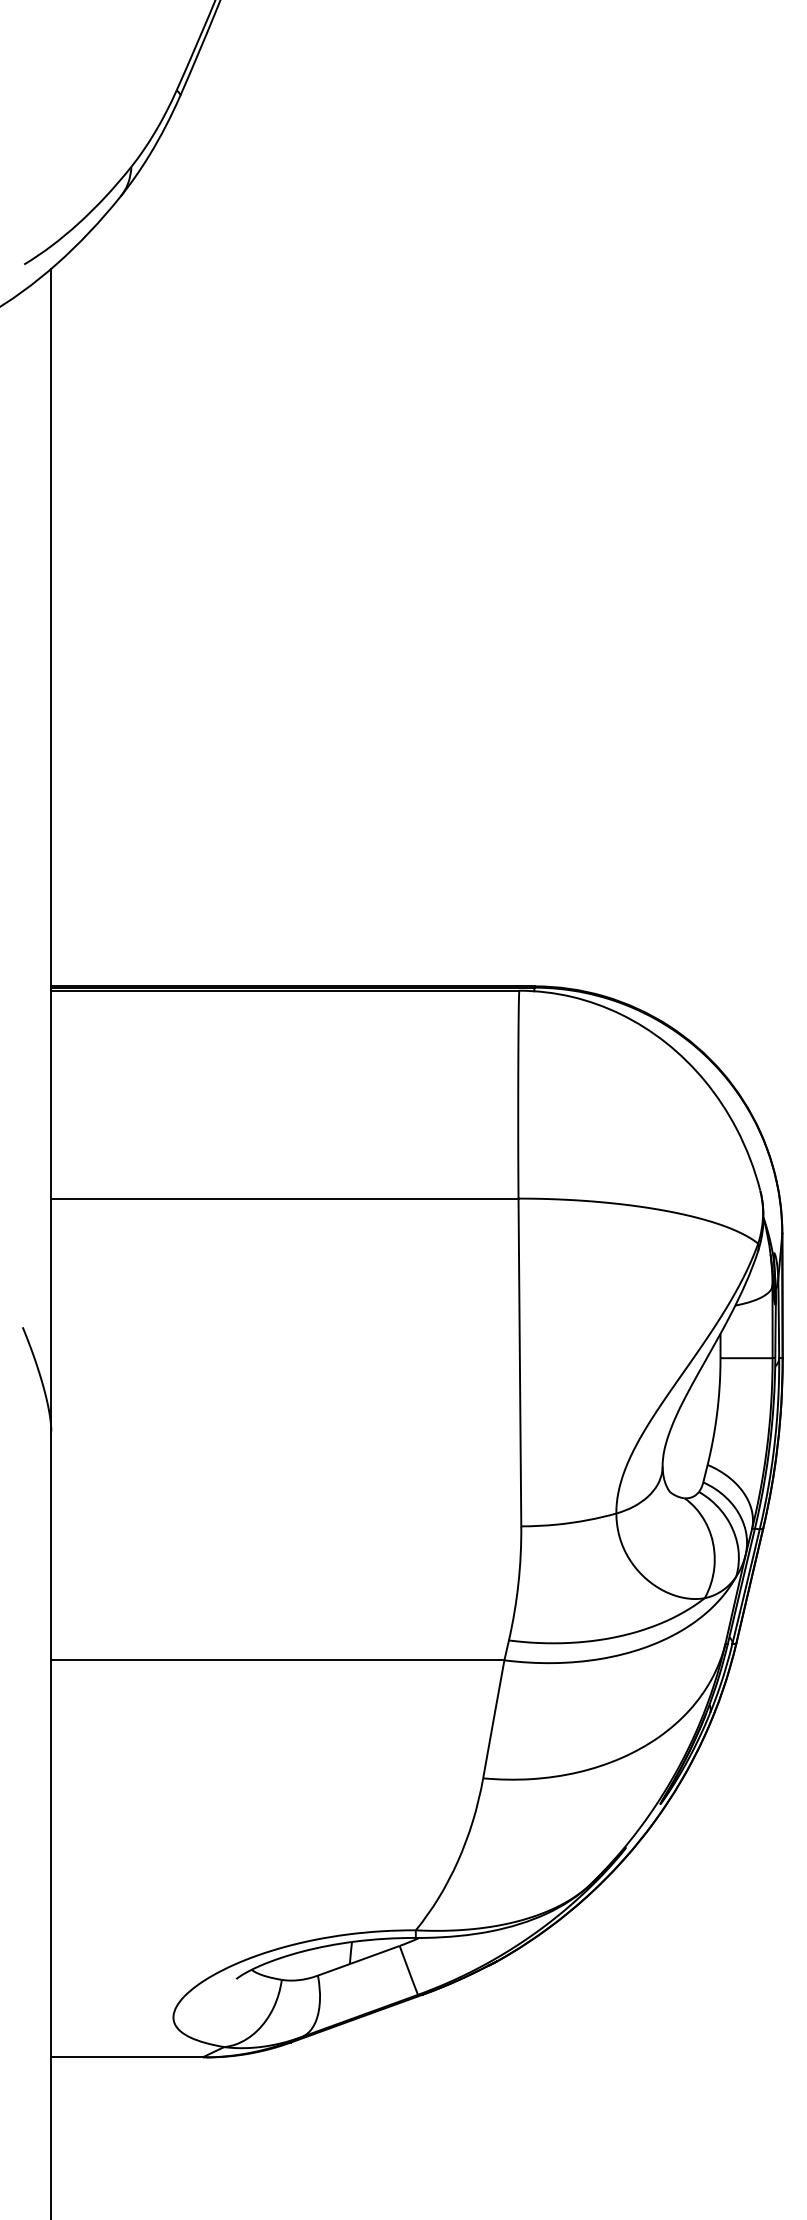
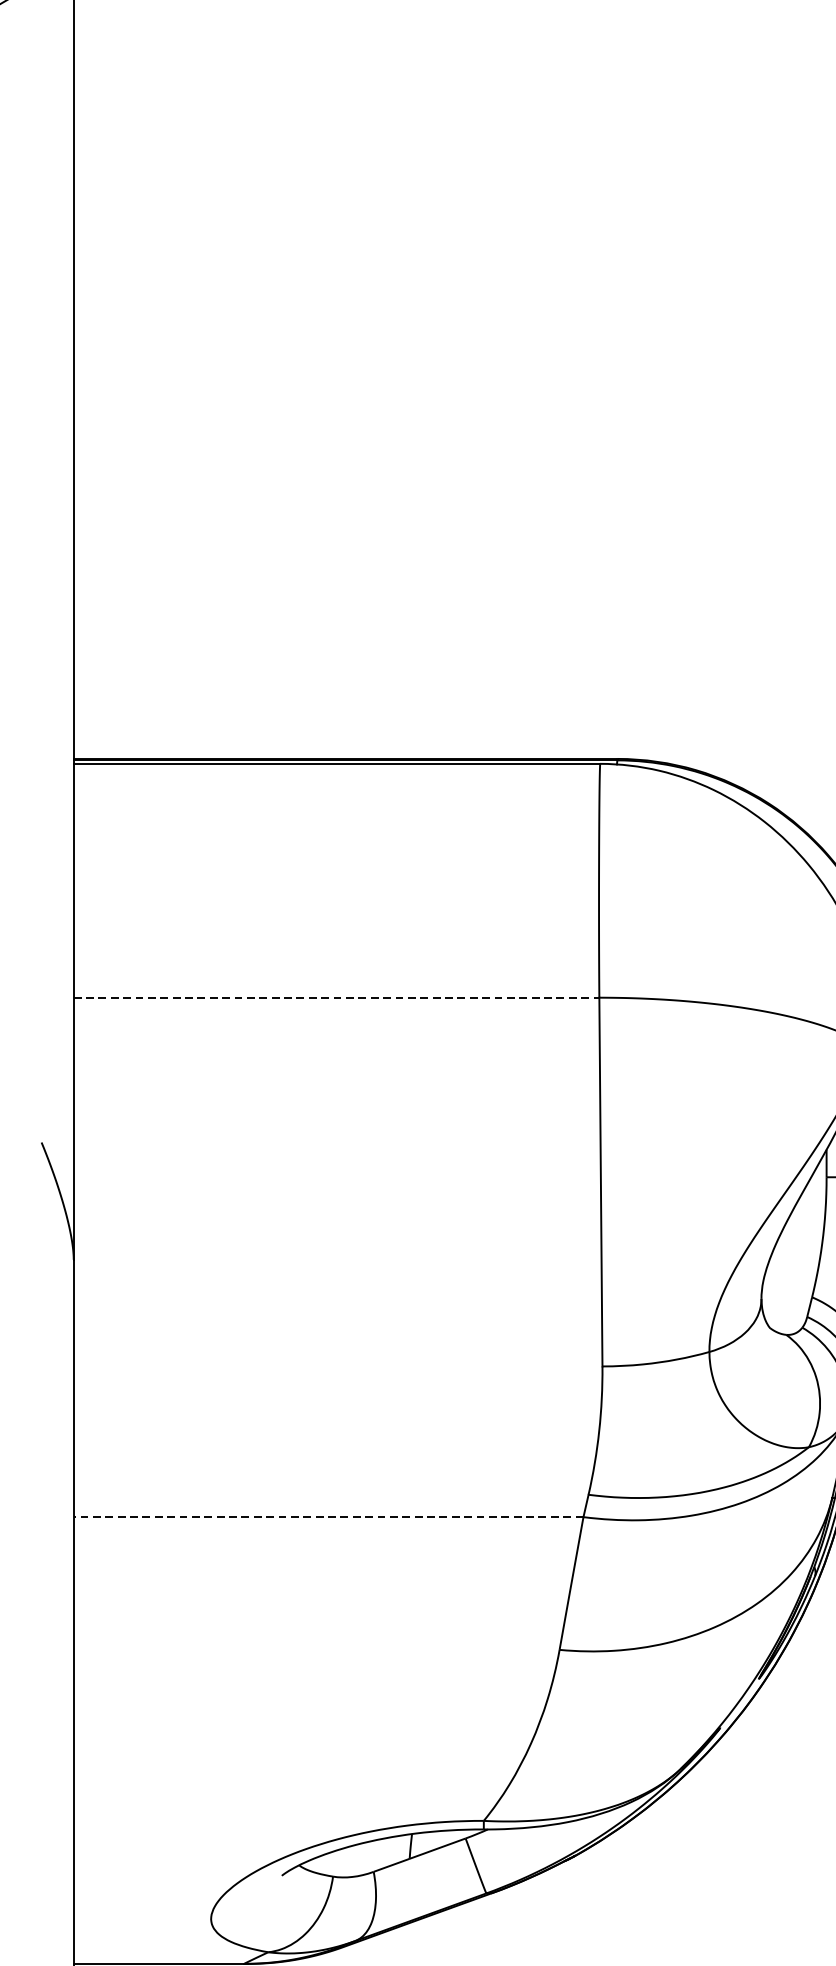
line: (284, 1198) -> (336, 997), solid -> dashed
line: (277, 1660) -> (328, 1517), solid -> dashed

